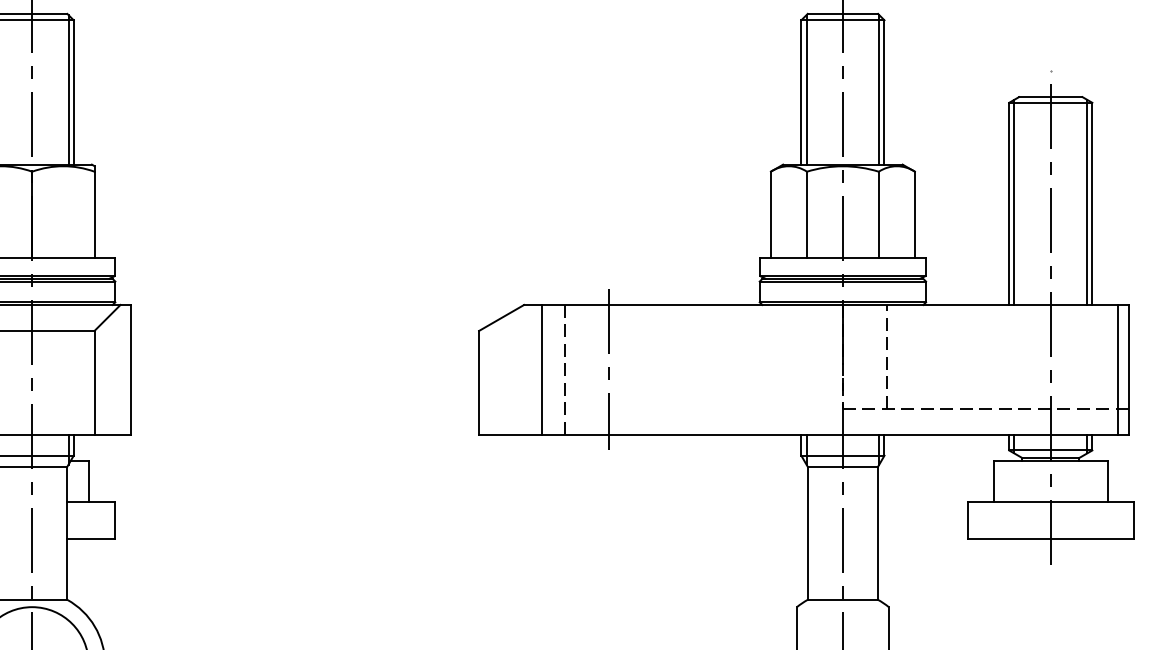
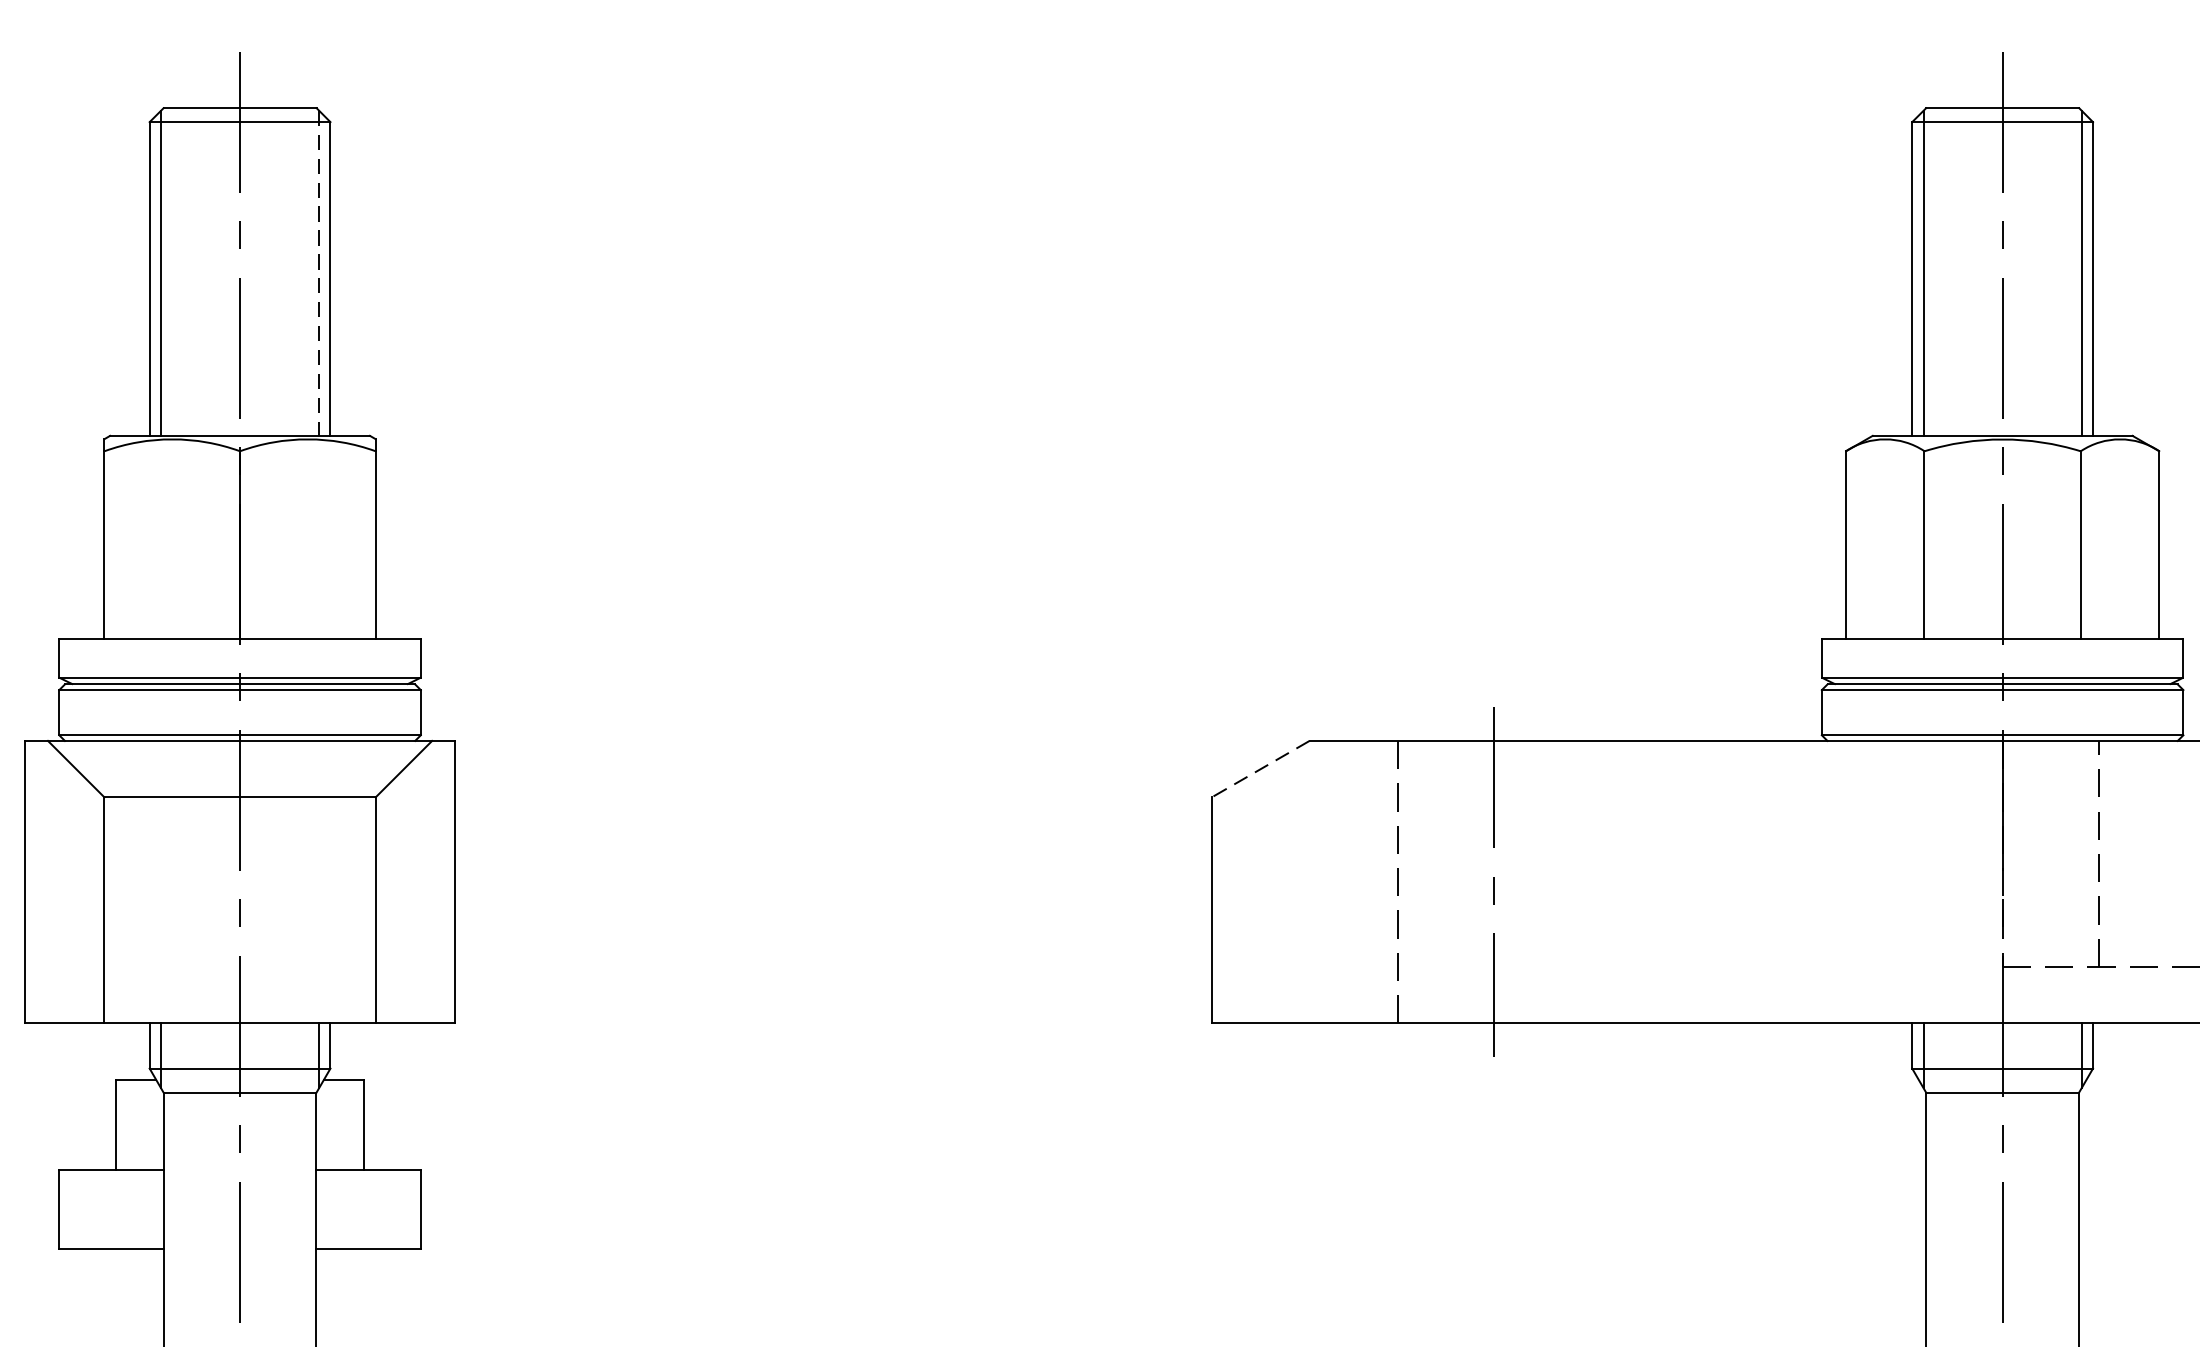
line: (68, 89) -> (318, 272), solid -> dashed
line: (501, 317) -> (1260, 768), solid -> dashed
line: (542, 369) -> (1349, 881), removed

